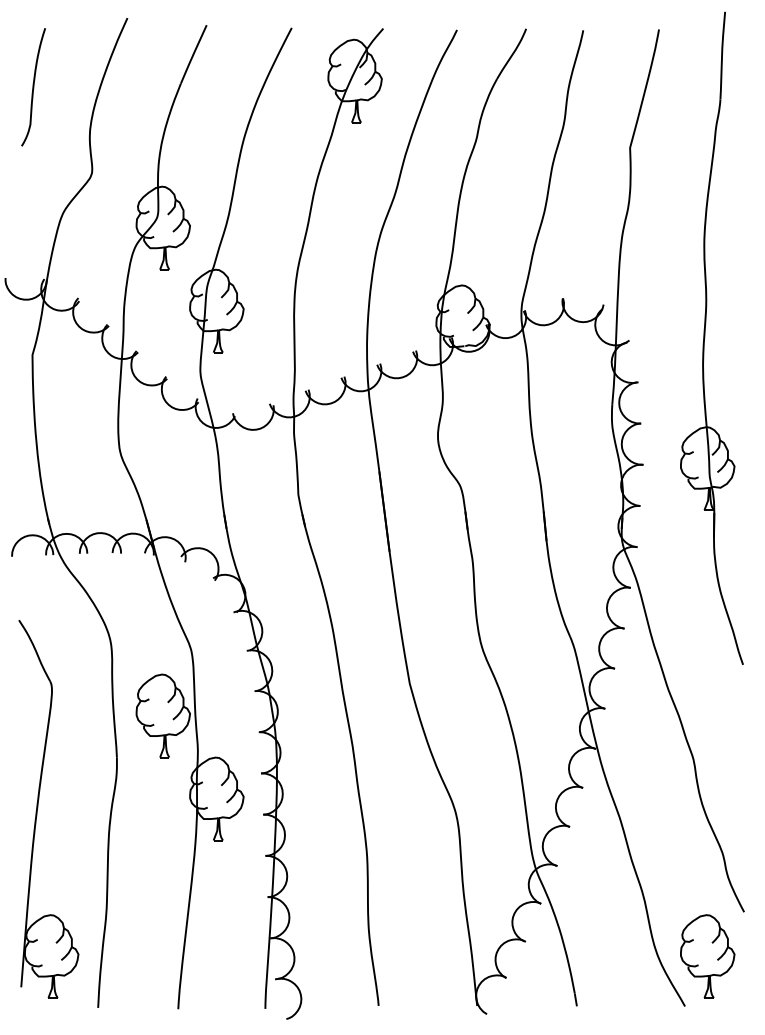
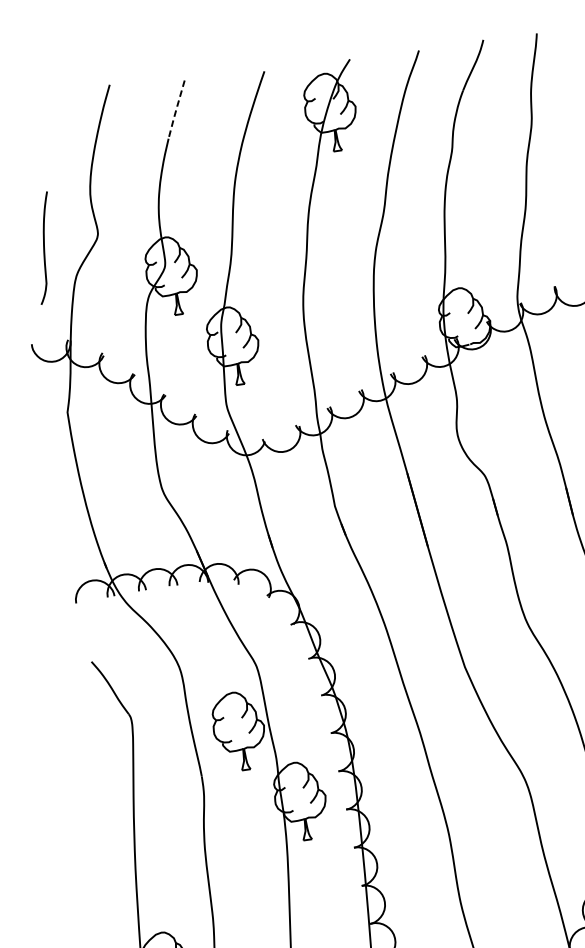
line: (193, 54) -> (176, 109), solid -> dashed
curve: (33, 87) -> (44, 248), moved

